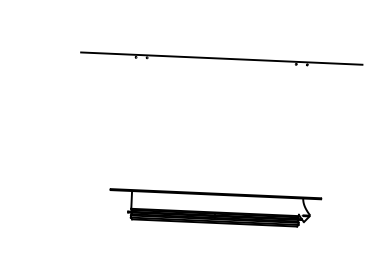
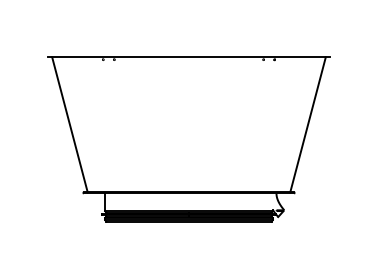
line: (99, 120) -> (69, 124), added
line: (337, 130) -> (307, 124), added

